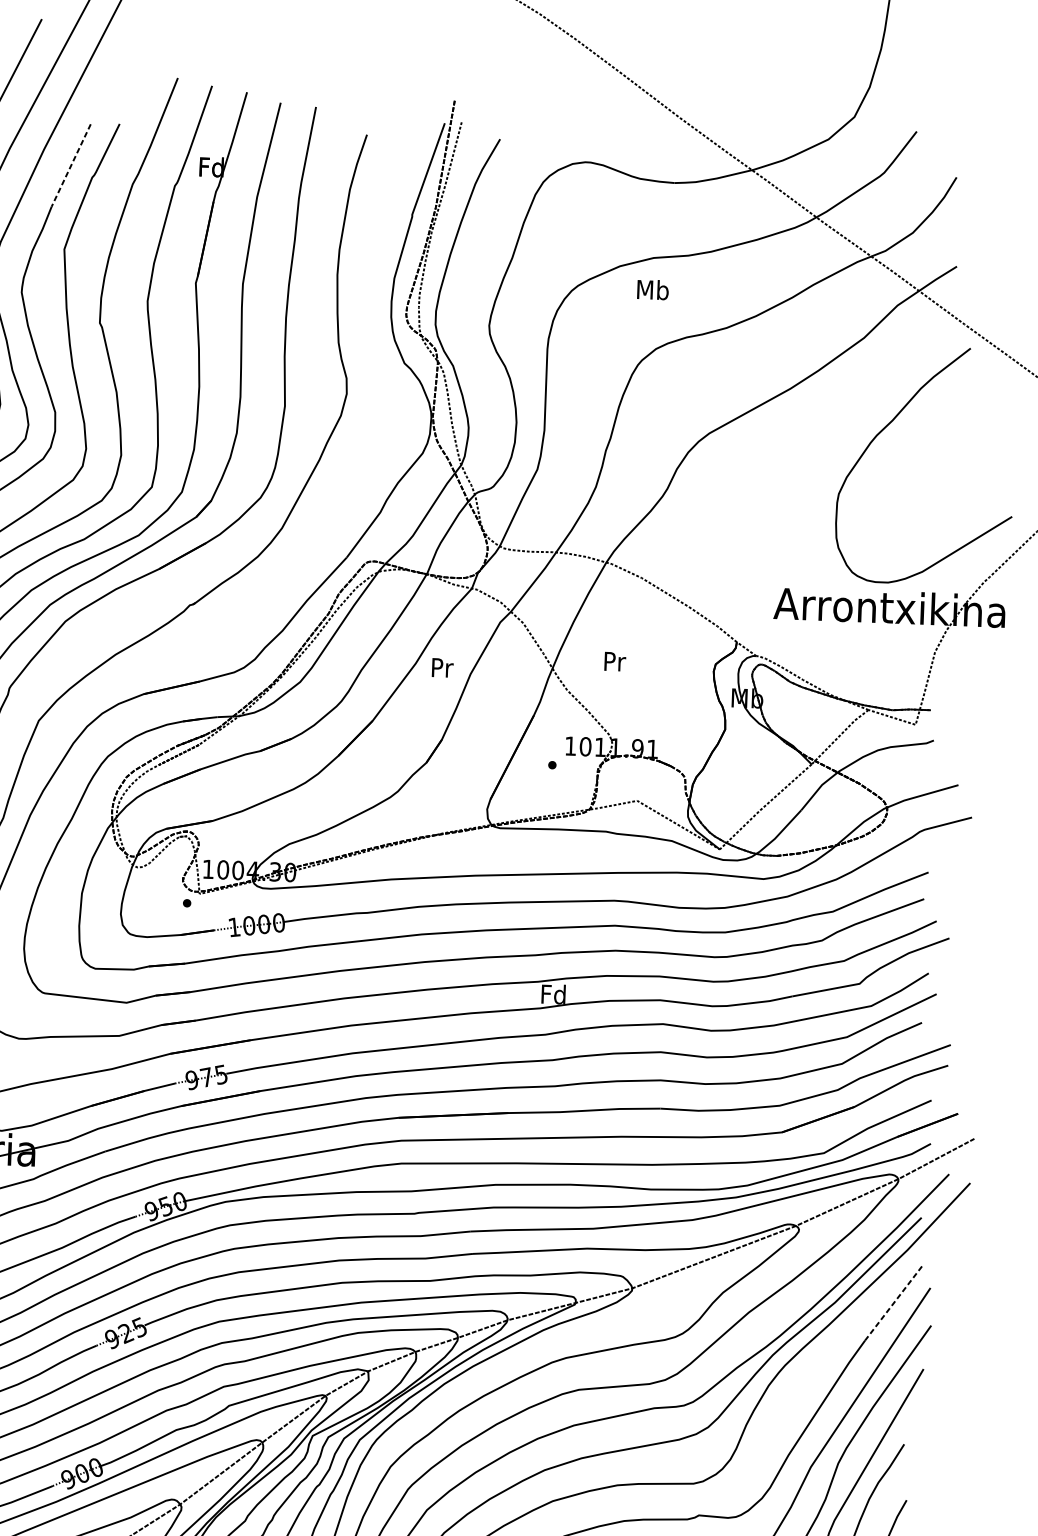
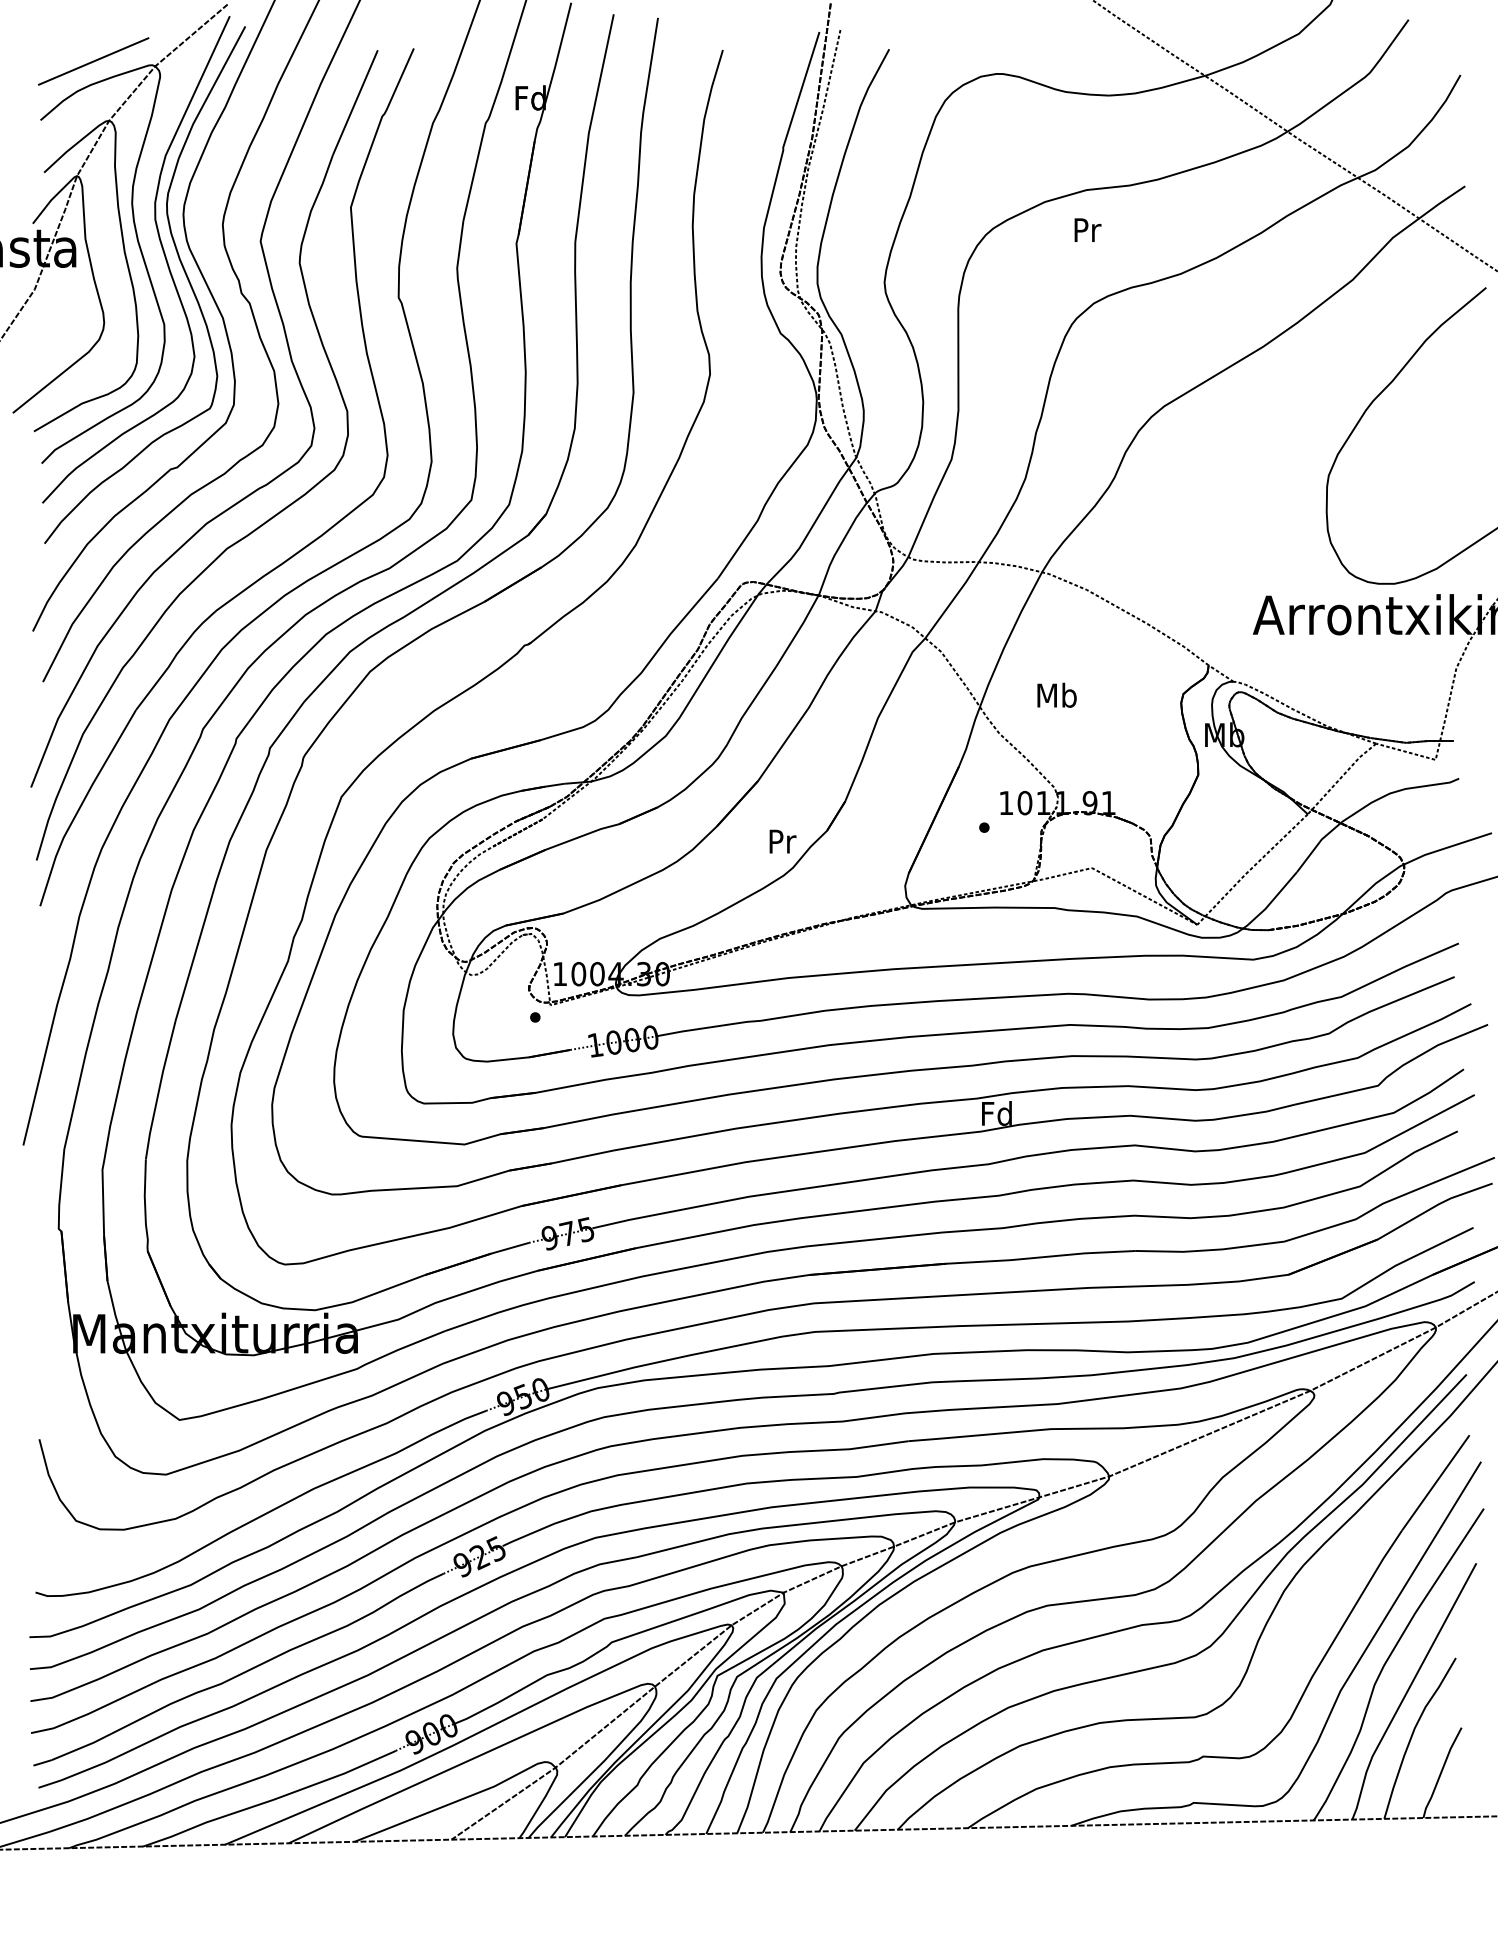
line: (71, 165) -> (355, 102), dashed -> solid
text: (652, 289) -> (1086, 229), Mb -> Pr
text: (614, 660) -> (1056, 694), Pr -> Mb
text: (442, 667) -> (782, 841), moved
line: (893, 1303) -> (1435, 1483), dashed -> solid

